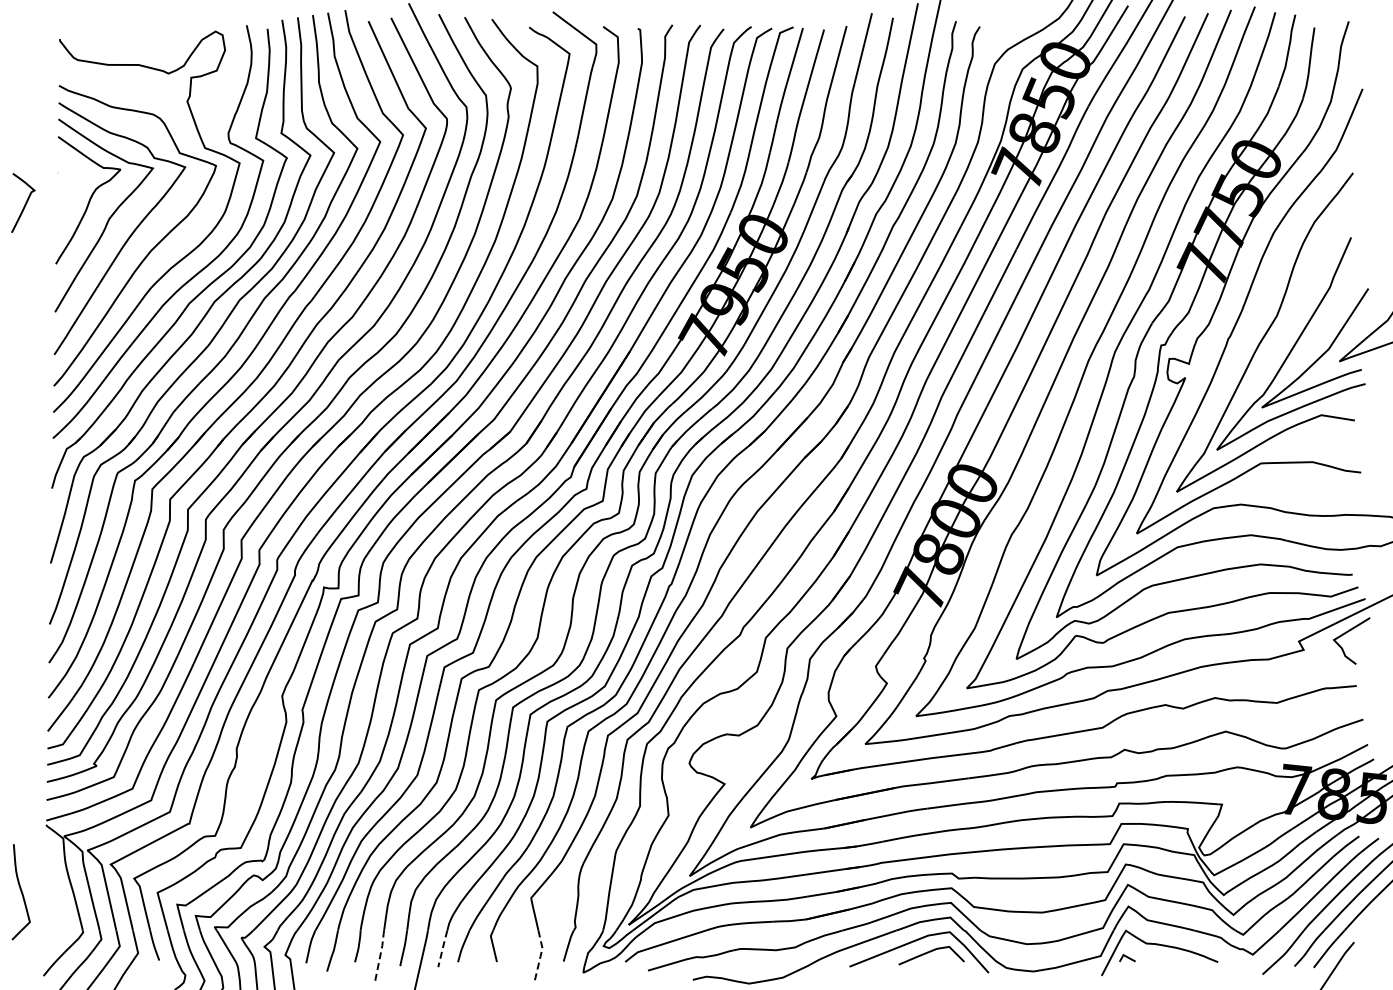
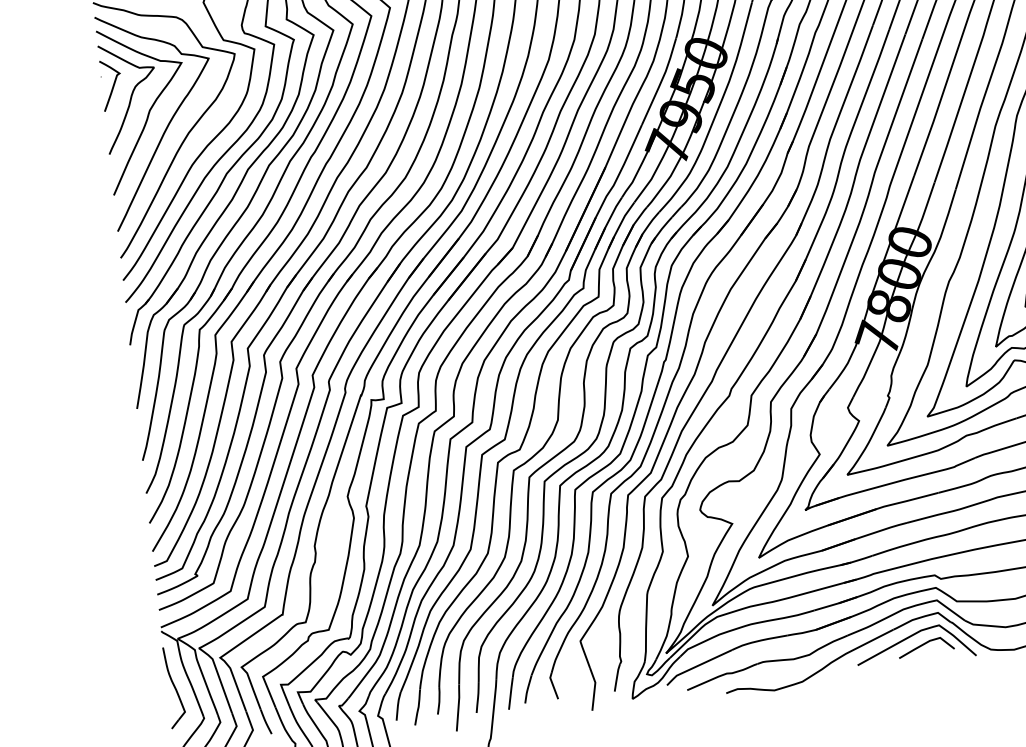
curve: (25, 202) -> (113, 84), moved
part: (20, 892) -> (173, 687), moved
line: (442, 948) -> (510, 693), dashed -> solid
line: (540, 955) -> (594, 688), dashed -> solid
line: (380, 956) -> (458, 706), dashed -> solid

